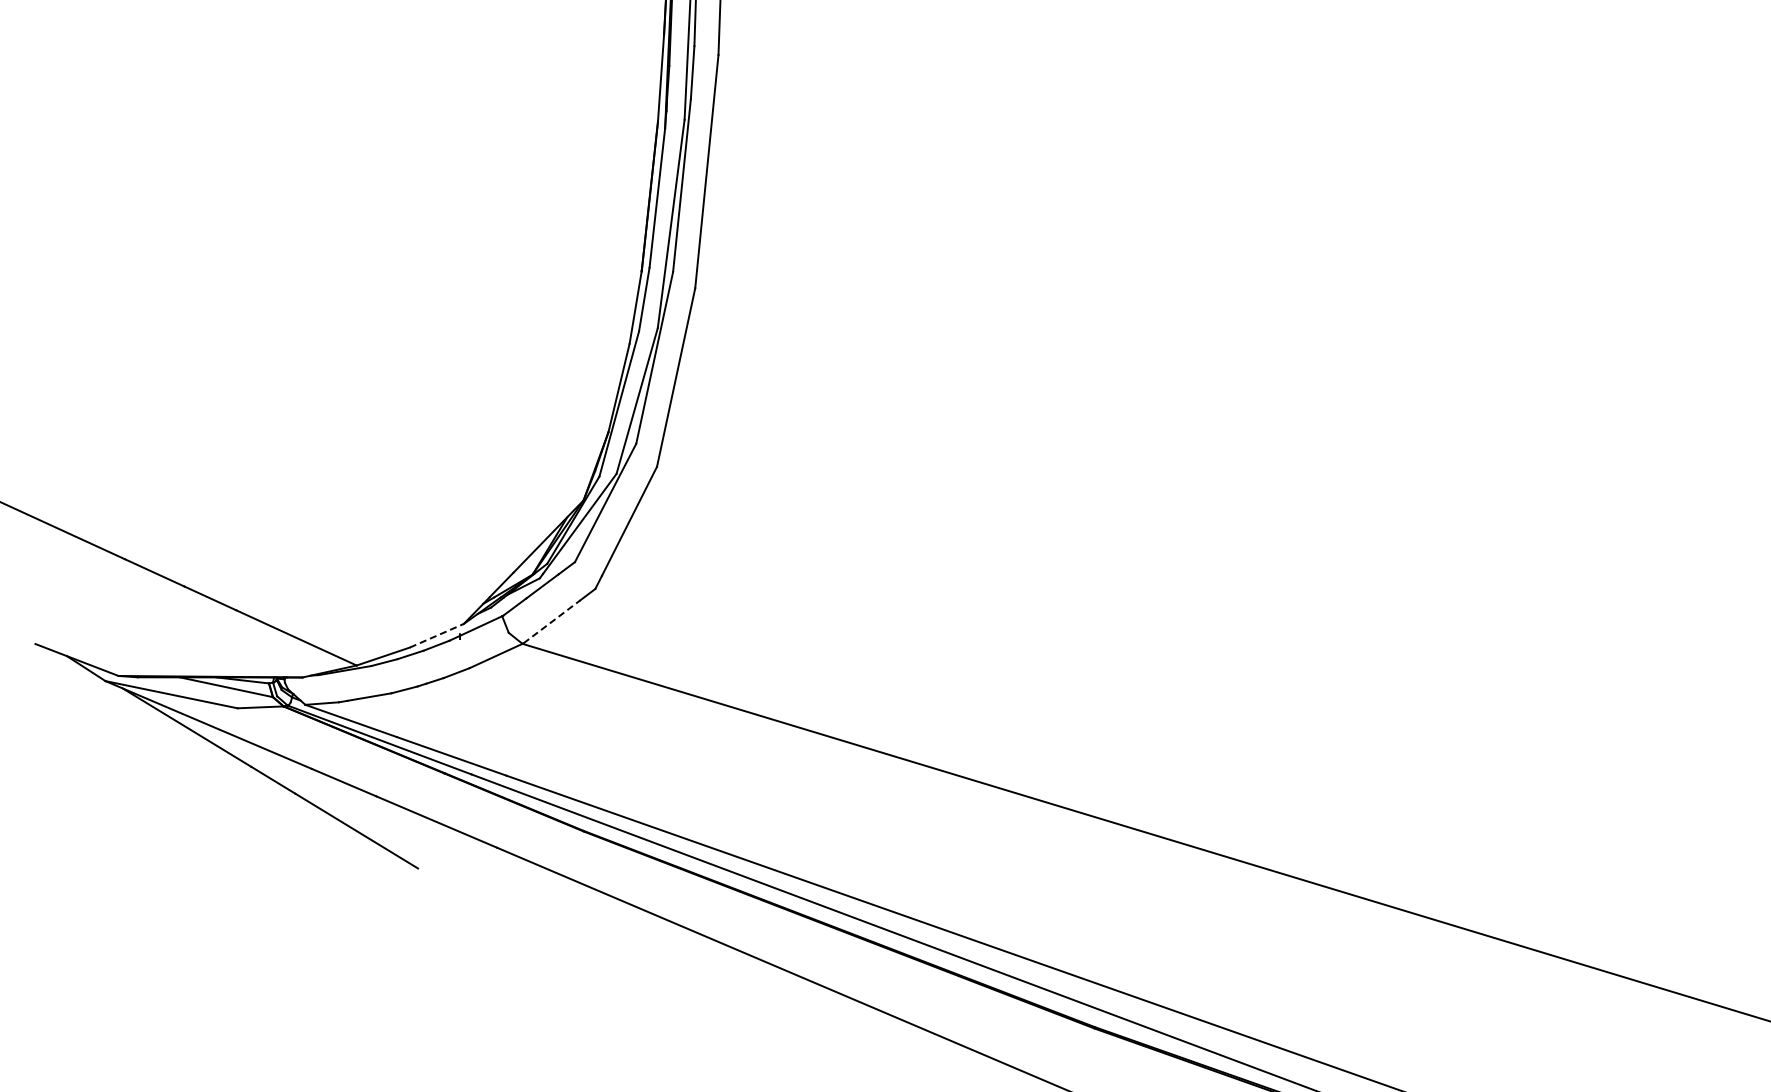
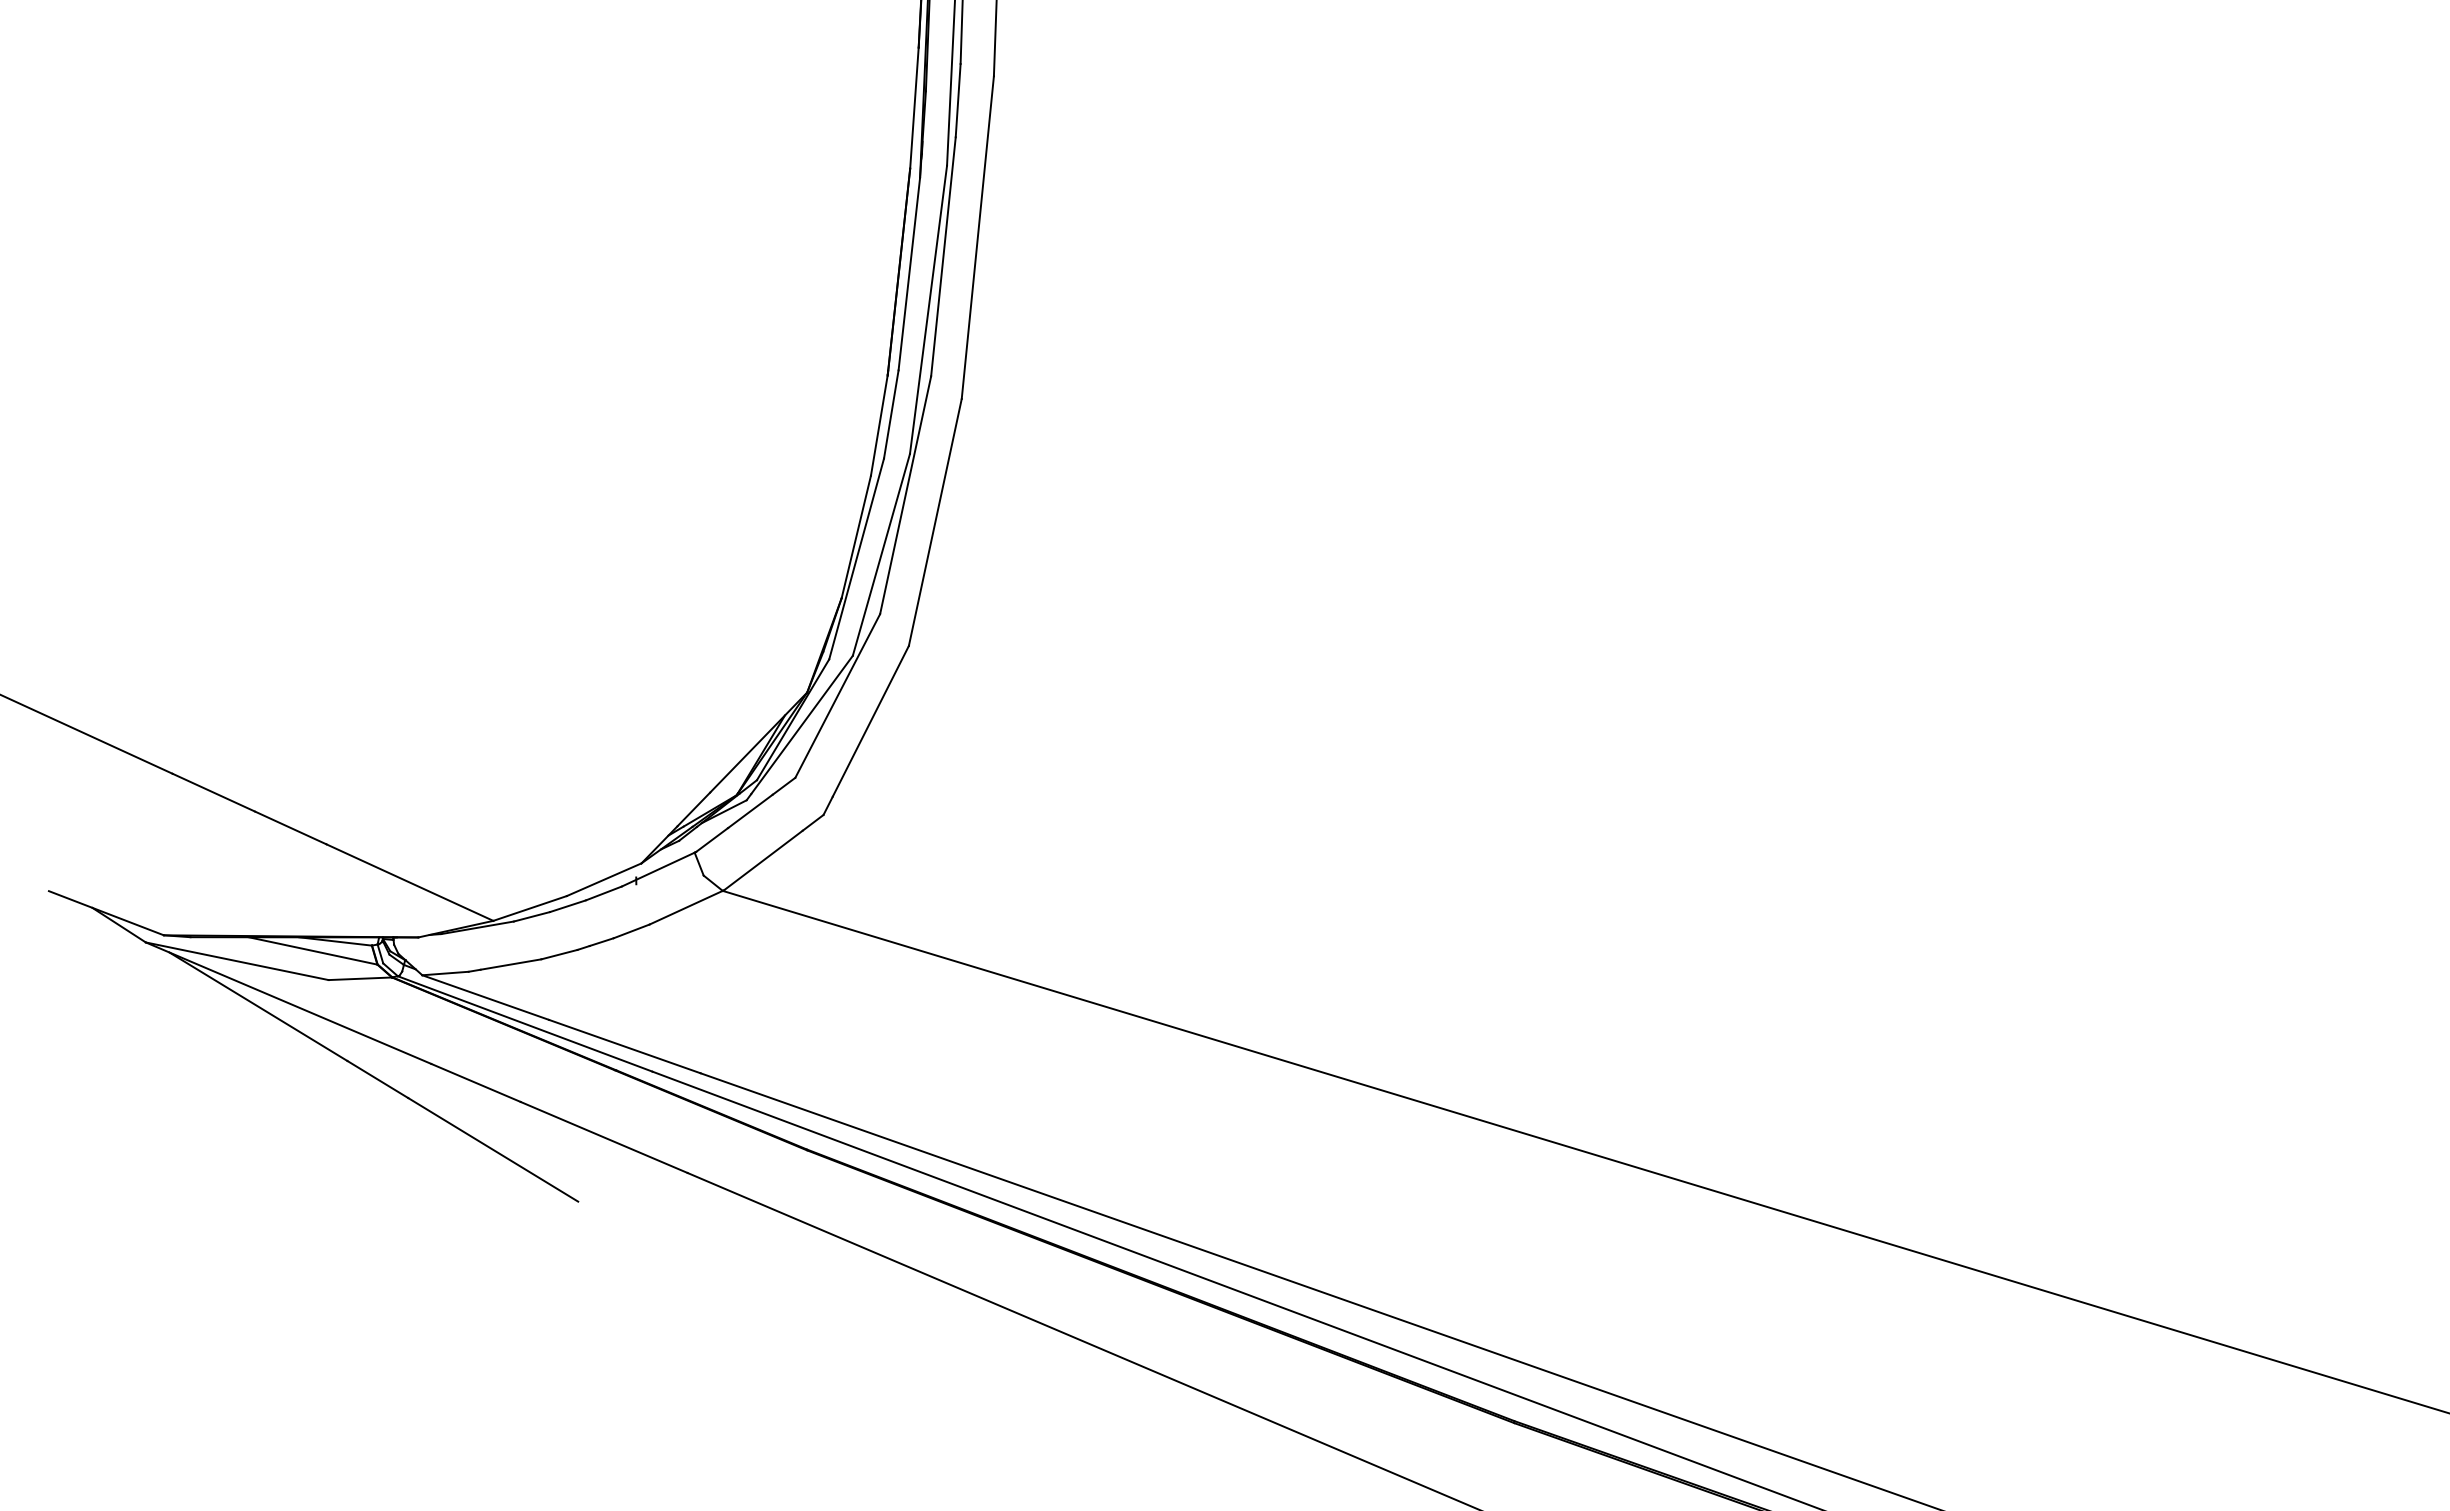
line: (551, 621) -> (762, 859), dashed -> solid
line: (437, 635) -> (605, 879), dashed -> solid

